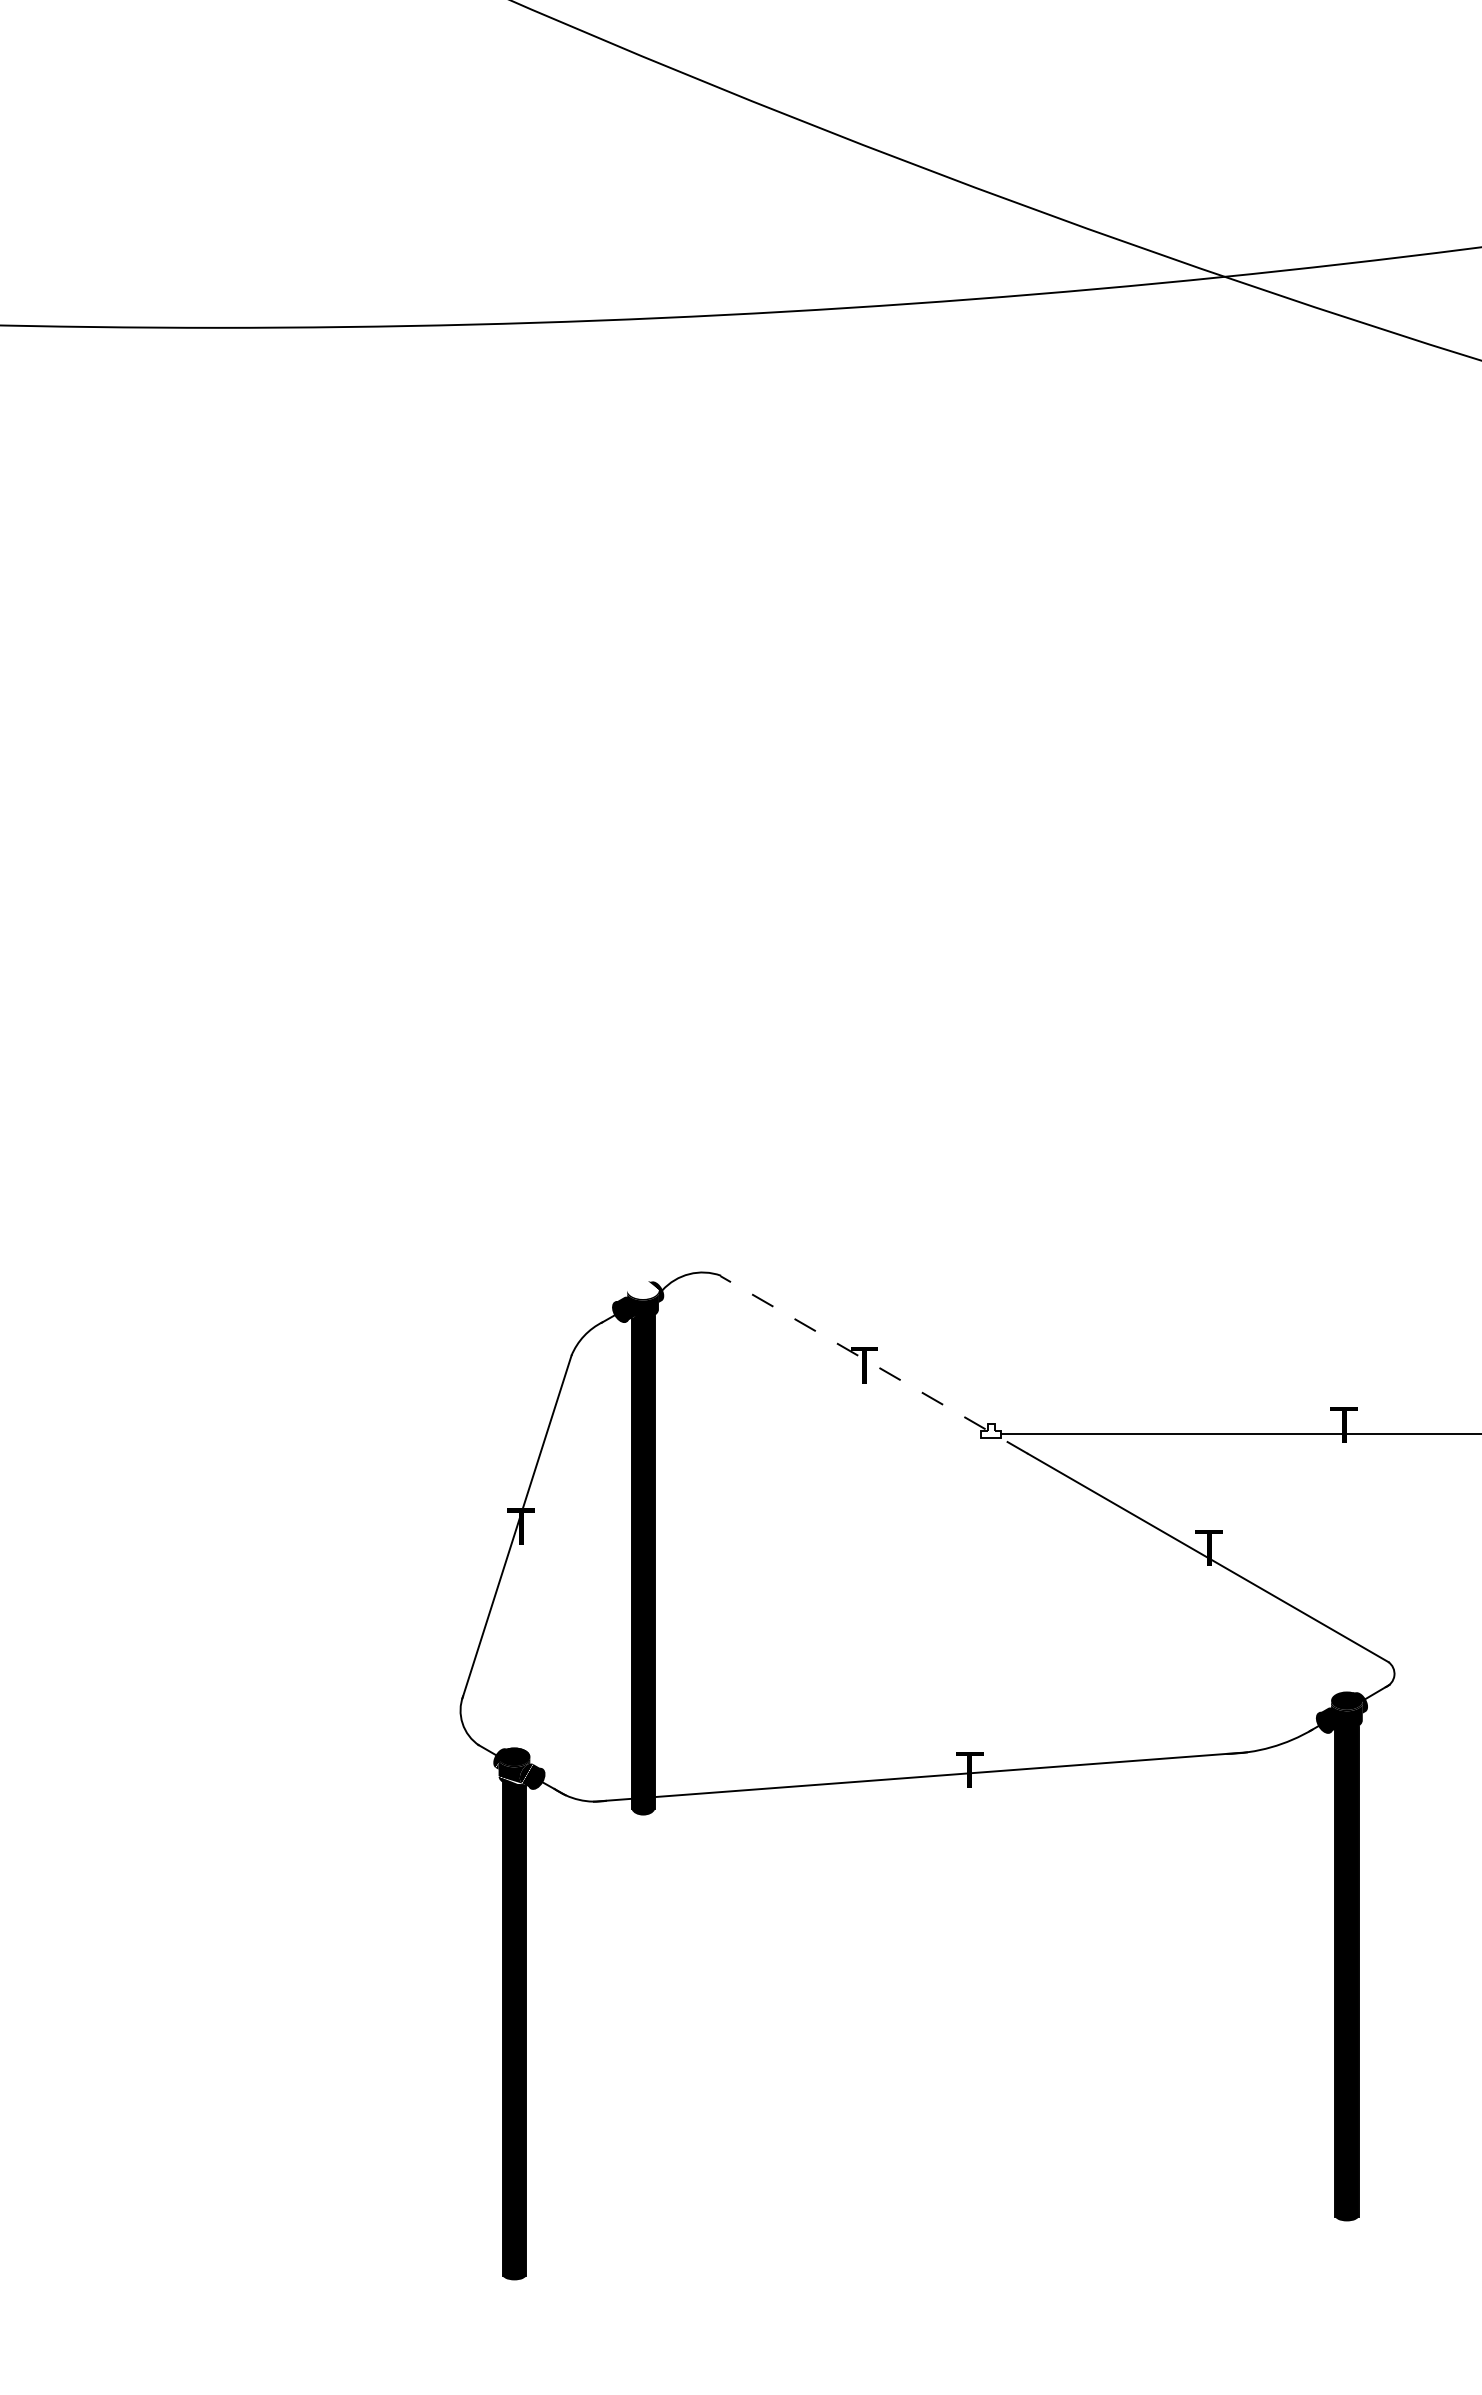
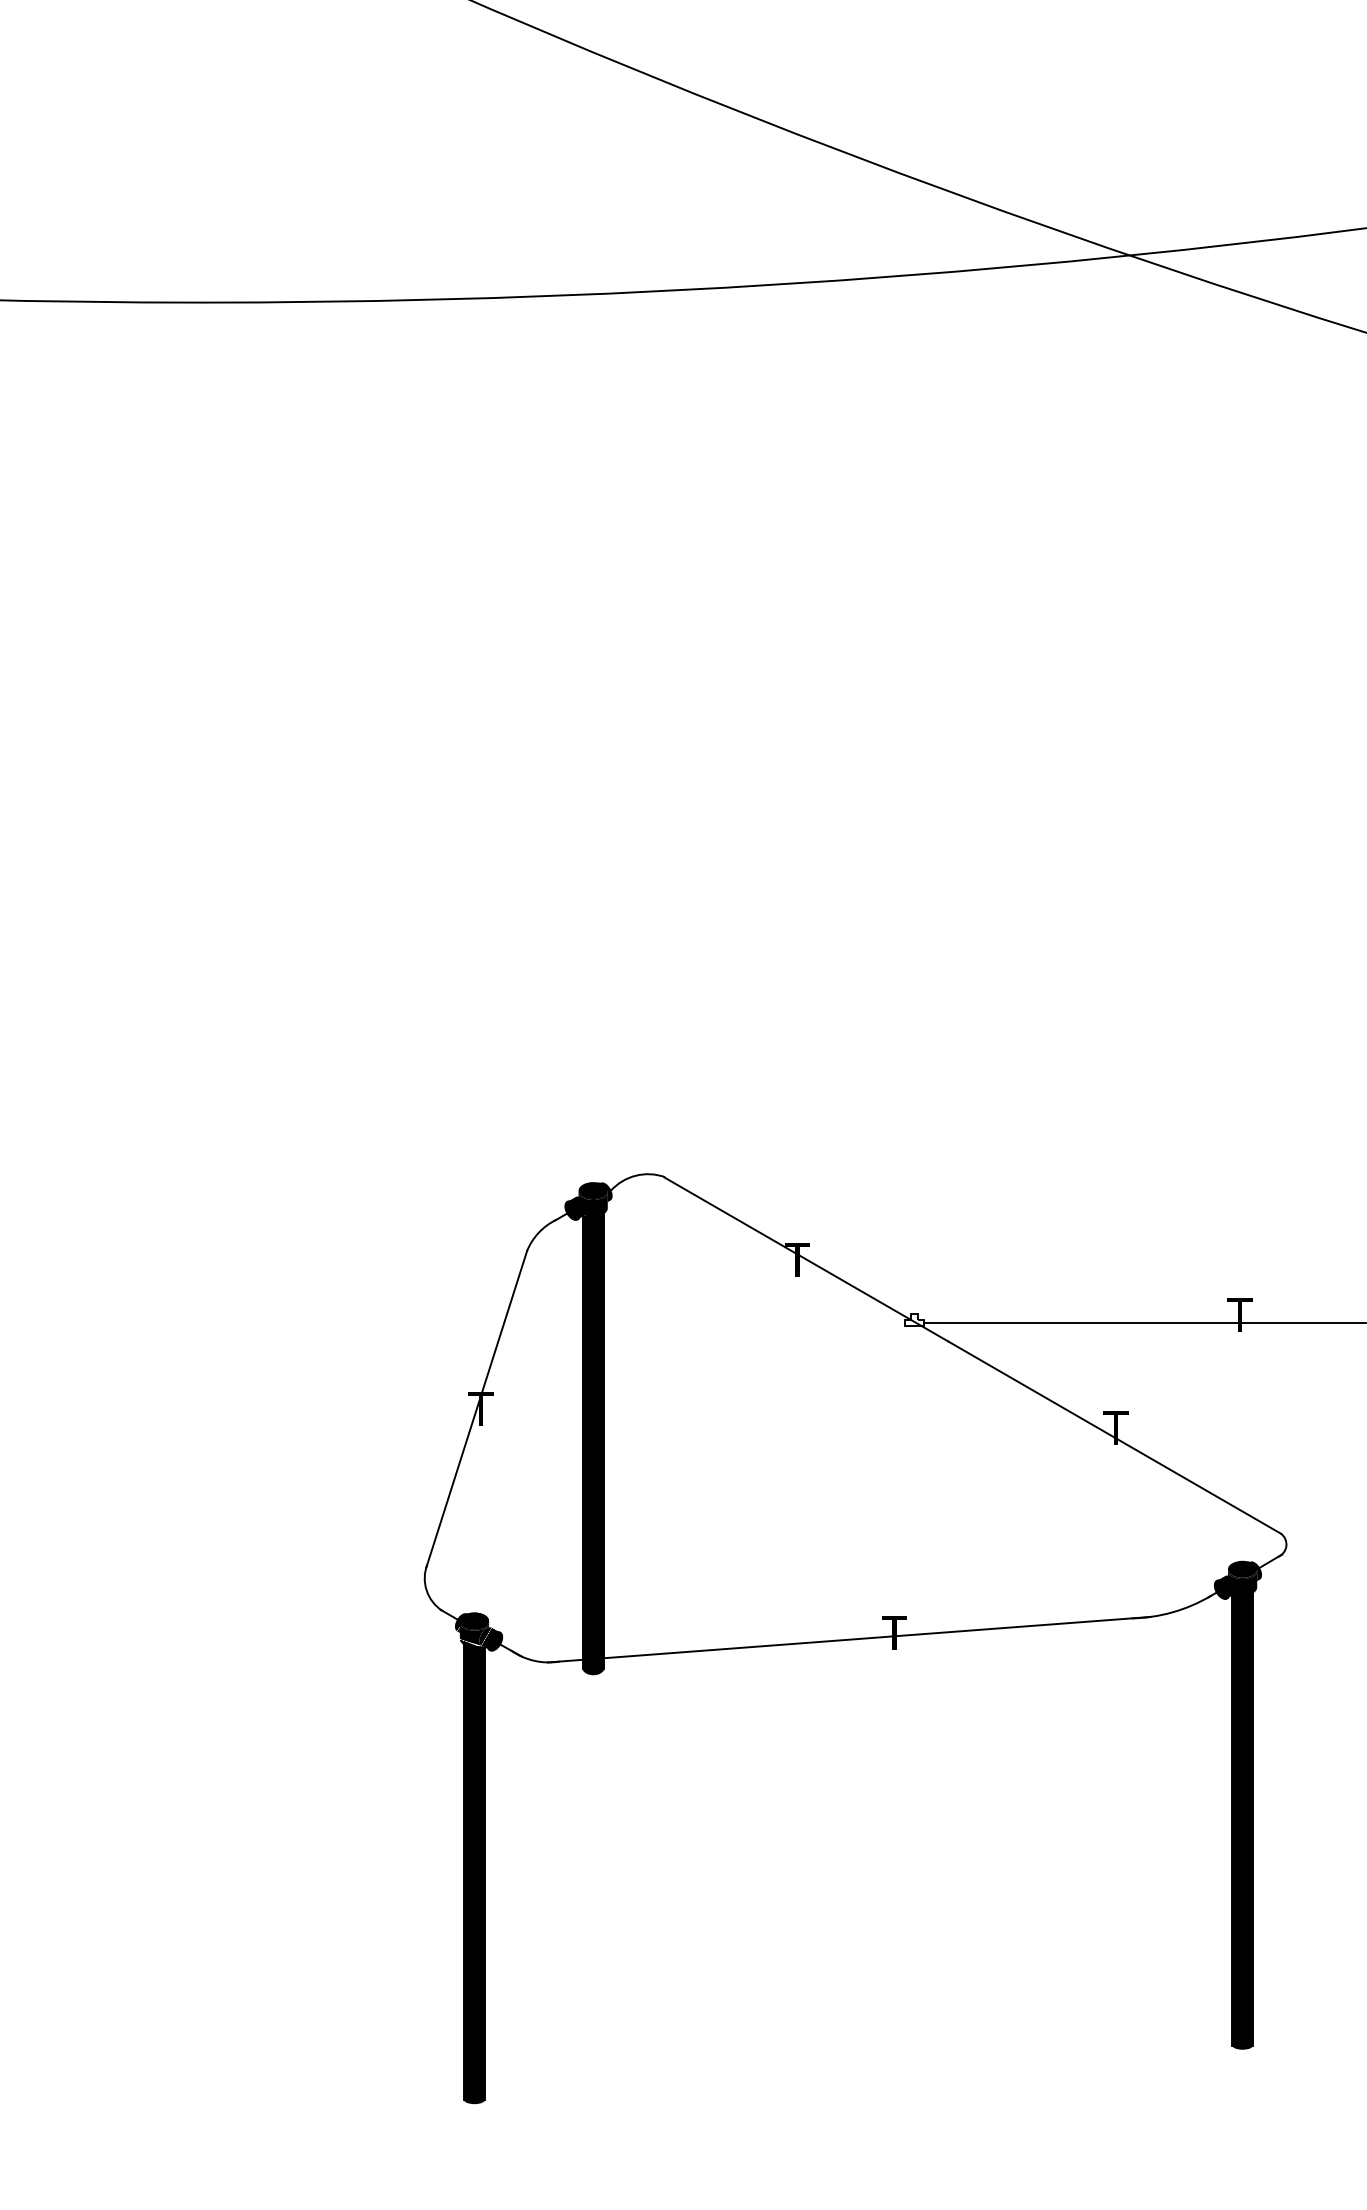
fill: (642, 1290) -> (592, 1190), added
line: (874, 1364) -> (806, 1259), dashed -> solid

